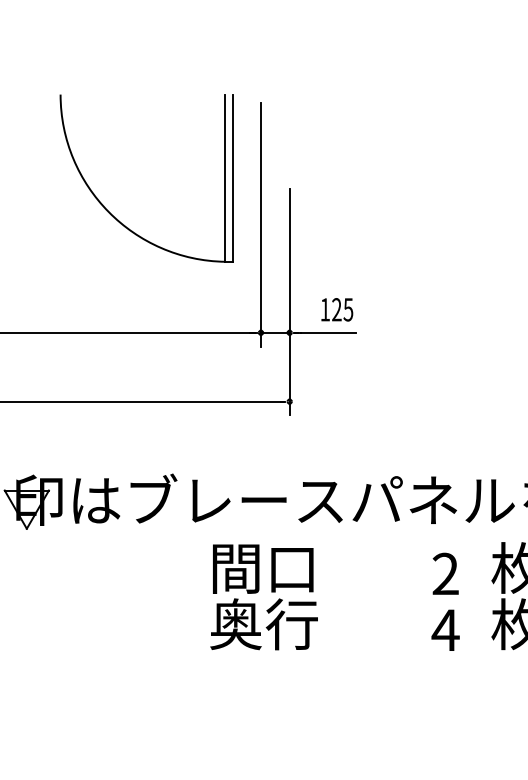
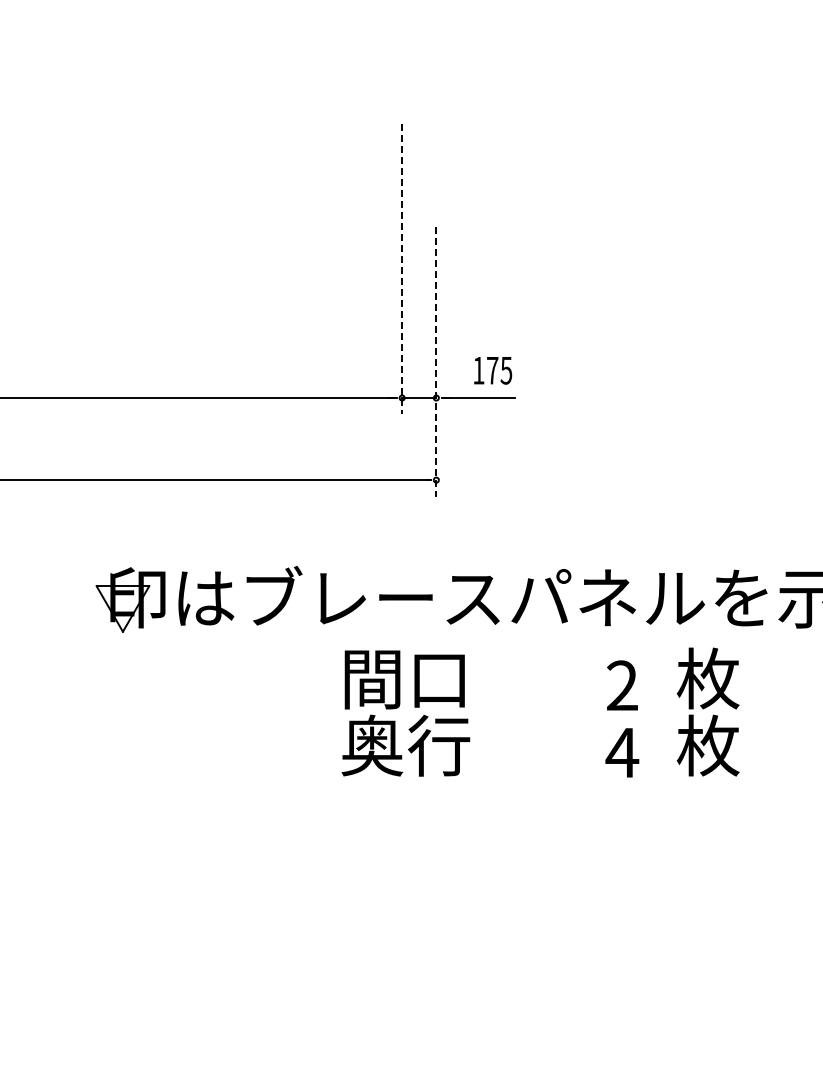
part: (111, 213) -> (223, 255), removed
line: (261, 224) -> (402, 269), solid -> dashed
line: (289, 302) -> (436, 361), solid -> dashed
text: (336, 309) -> (492, 370), 125 -> 175

